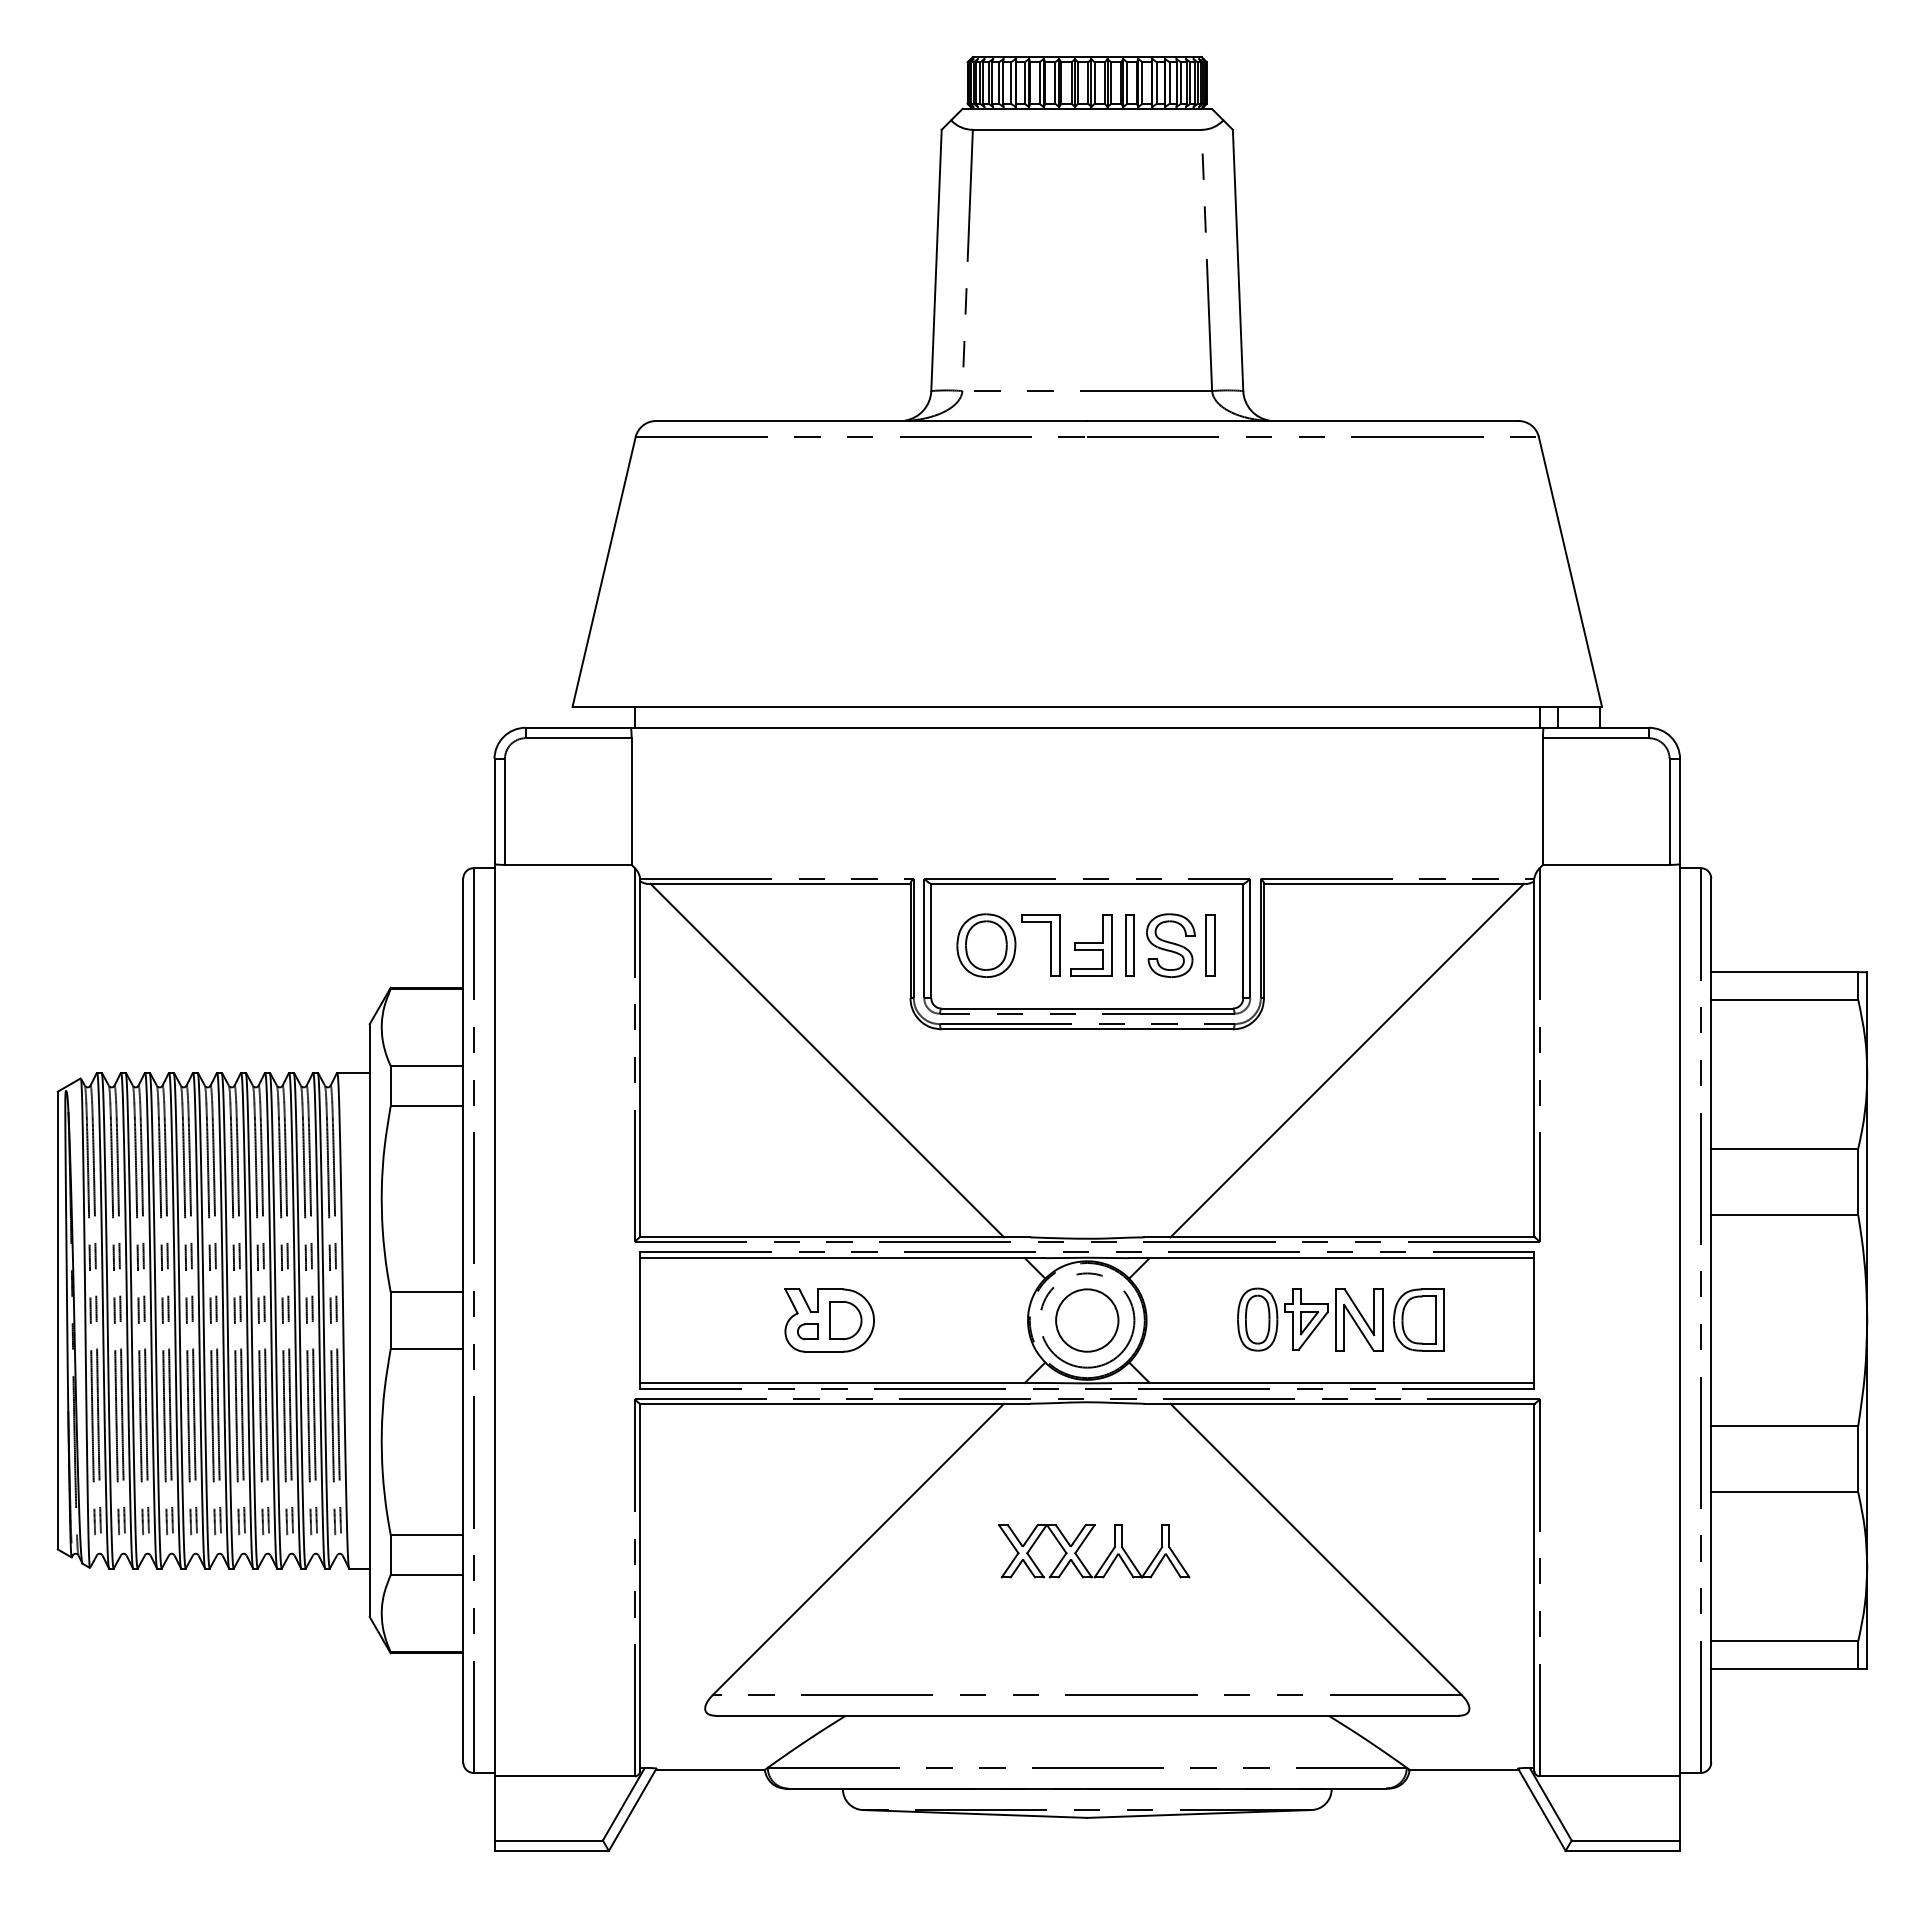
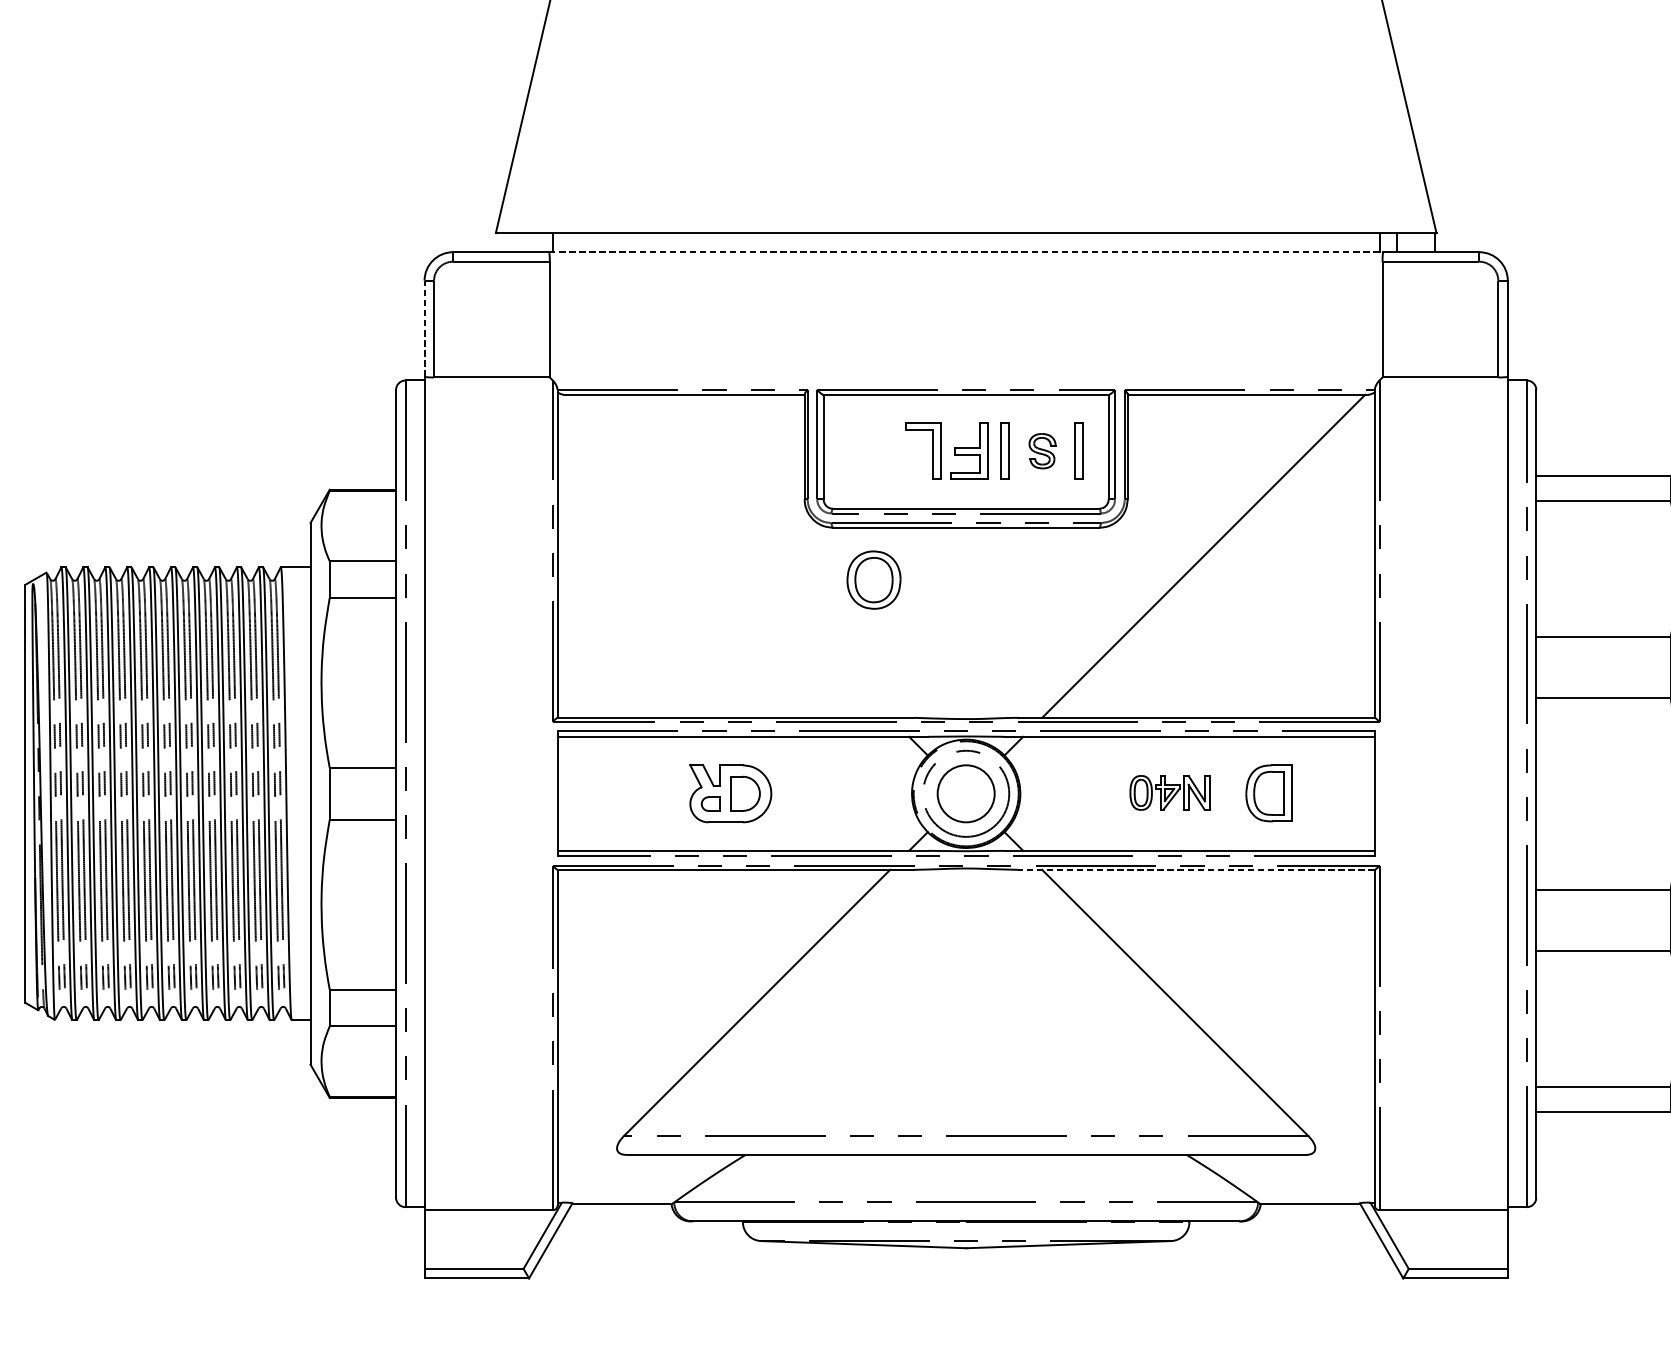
line: (1087, 727) -> (966, 251), solid -> dashed
line: (494, 811) -> (424, 328), solid -> dashed
part: (986, 945) -> (874, 579), moved
part: (1170, 945) -> (1042, 451), size x0.6
line: (827, 1060) -> (728, 556), removed
part: (1310, 1319) -> (1170, 792), size x0.6
line: (1339, 1403) -> (1196, 869), solid -> dashed
part: (1106, 1557) -> (983, 1010), removed

